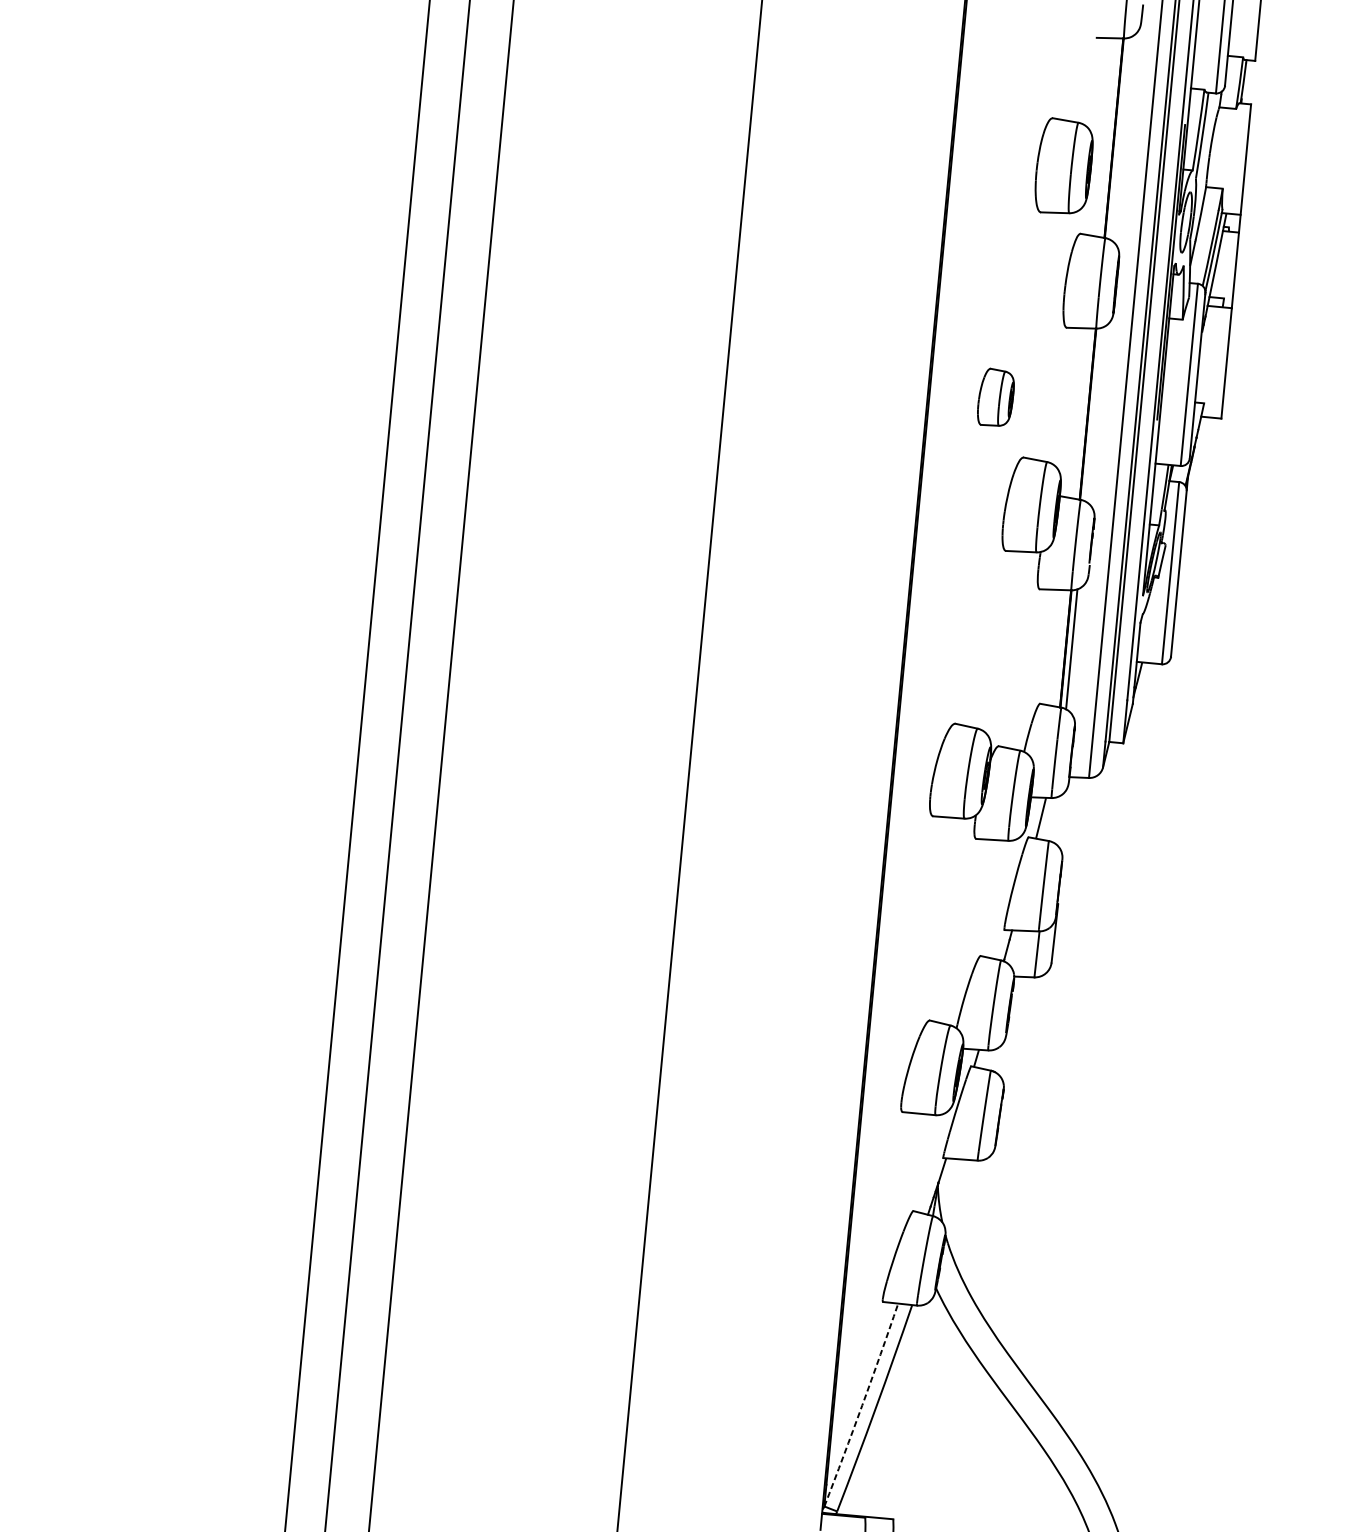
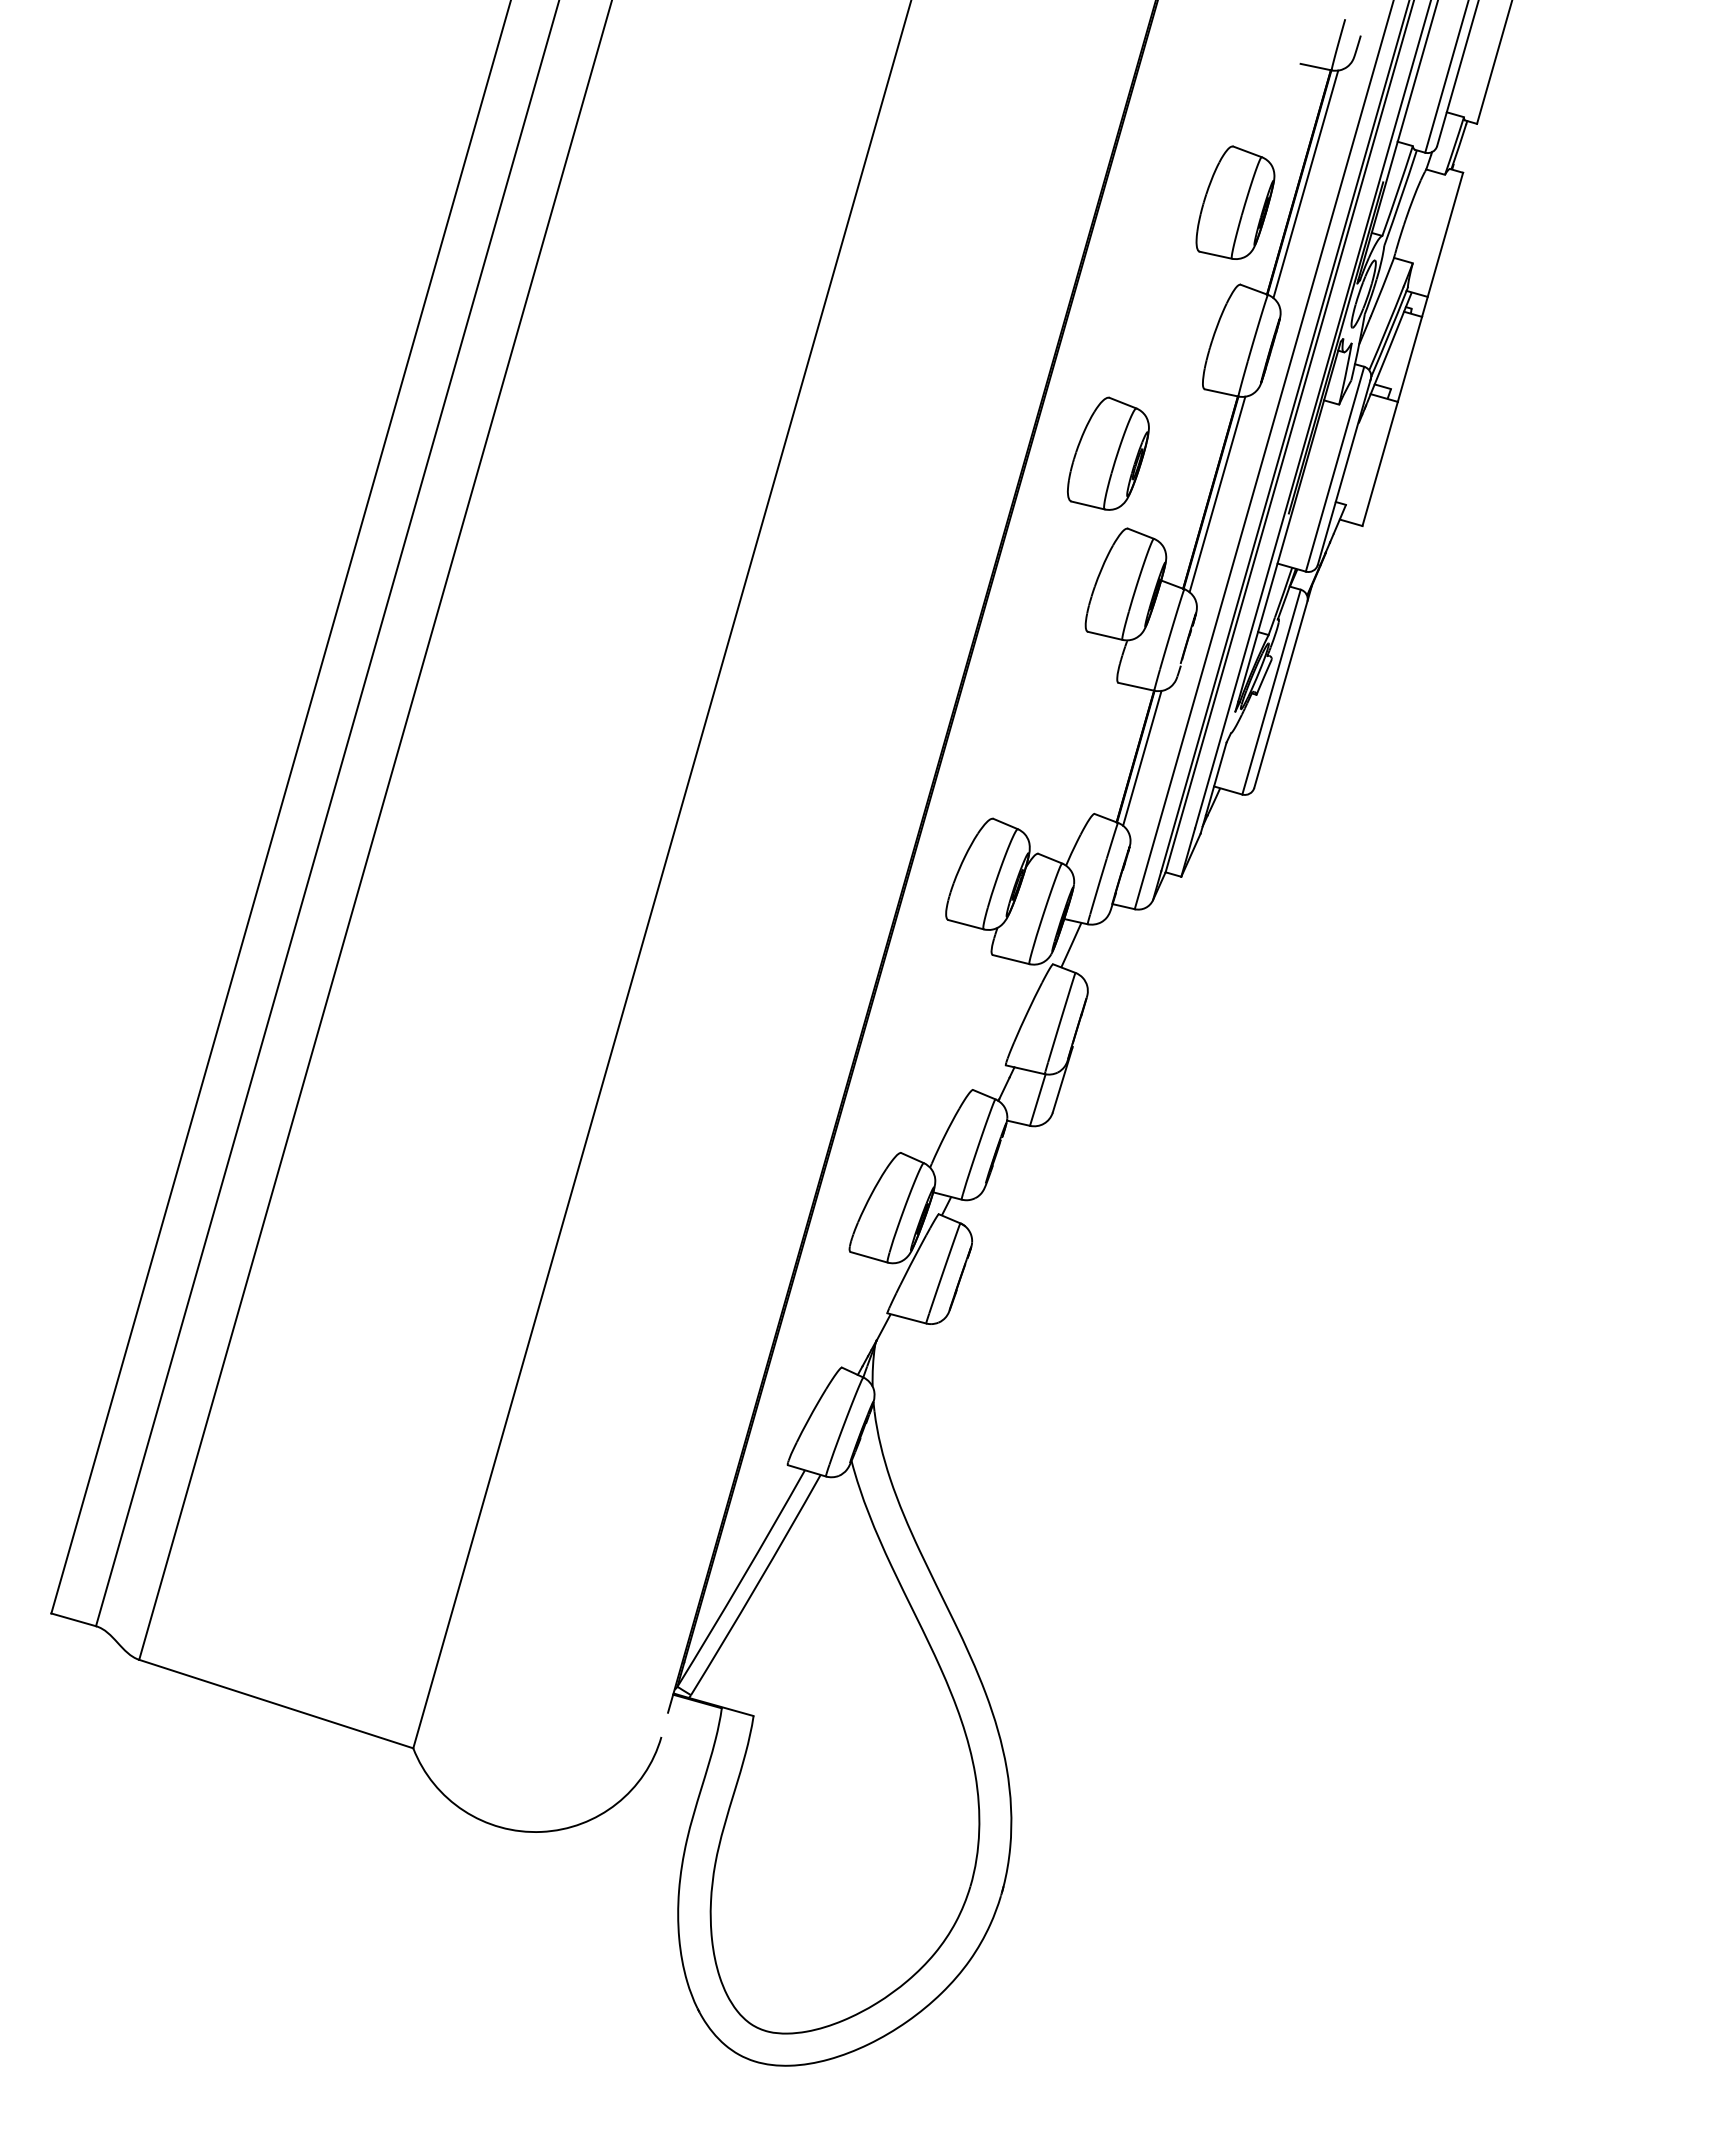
line: (1119, 138) -> (1305, 184), added
part: (995, 397) -> (1108, 453), size x1.67
line: (1093, 414) -> (1217, 494), added
arc: (862, 1405) -> (742, 1579), dashed -> solid

